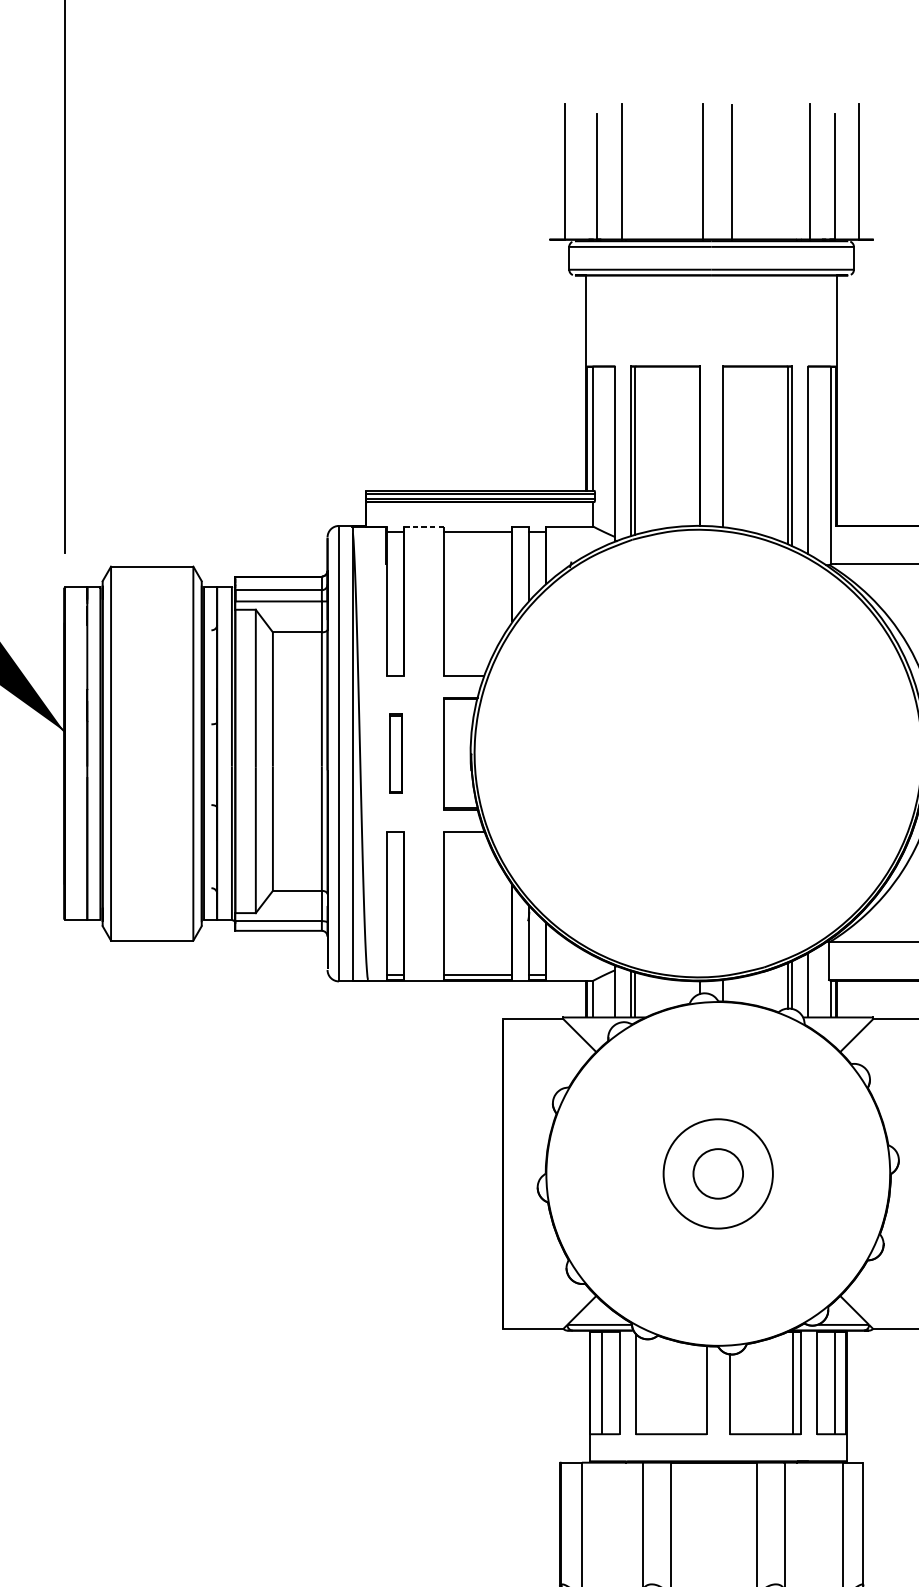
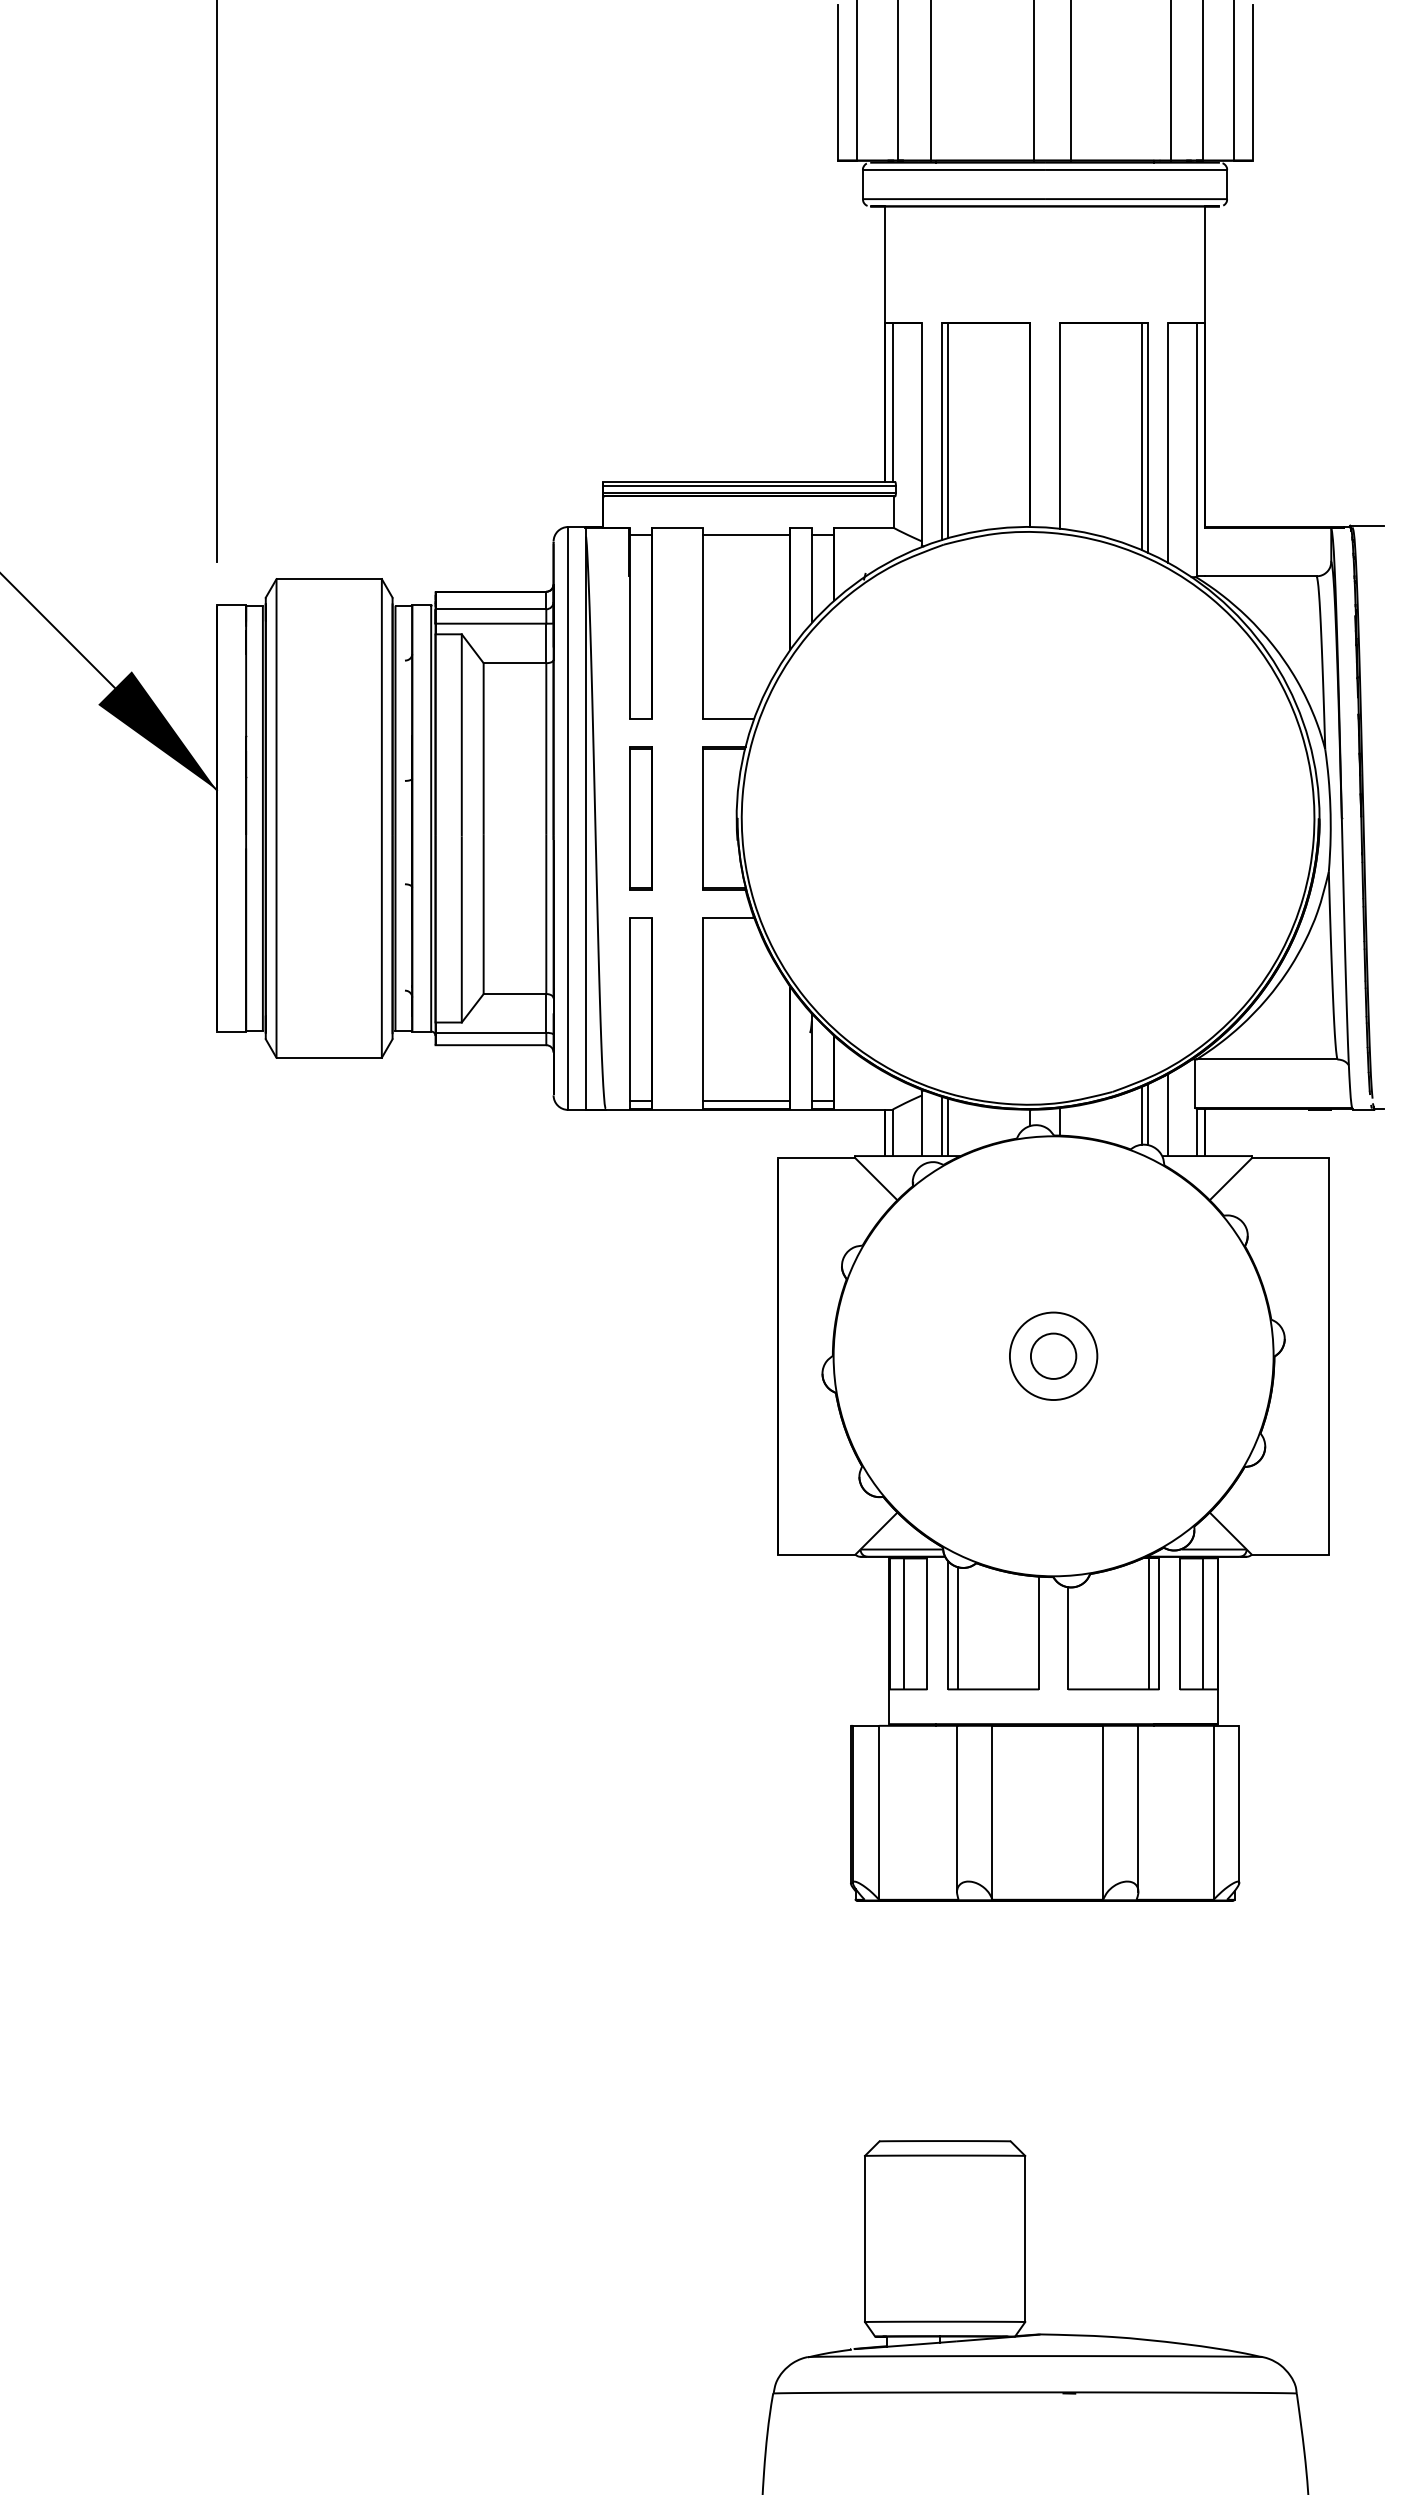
line: (549, 178) -> (837, 82), added
line: (873, 178) -> (1252, 82), added
line: (424, 526) -> (677, 527), dashed -> solid
part: (395, 753) -> (640, 818), size x1.43
circle: (718, 1173) -> (1053, 1355), size x0.71
circle: (718, 1174) -> (1053, 1356), size x0.62
line: (643, 1386) -> (958, 1628), added

